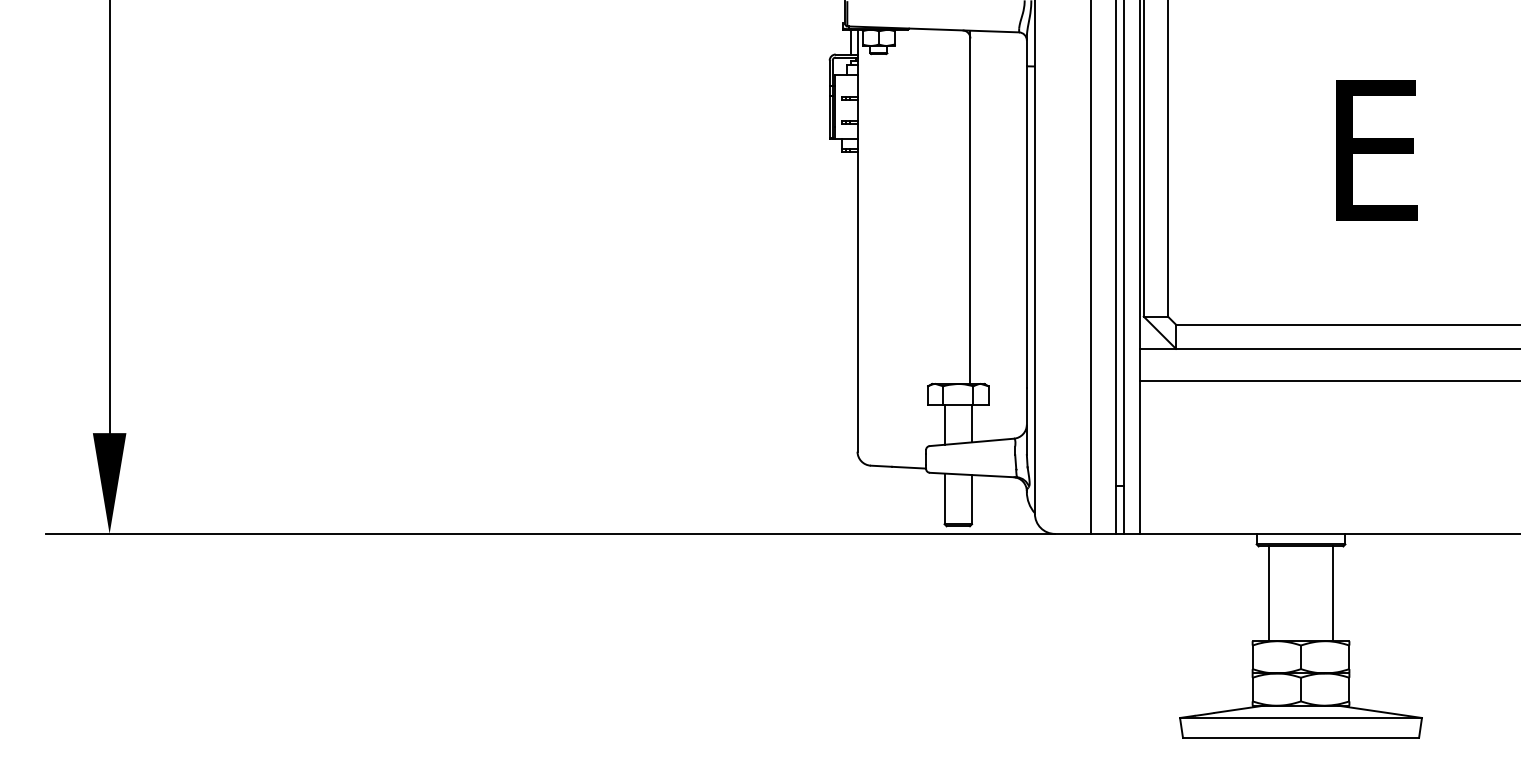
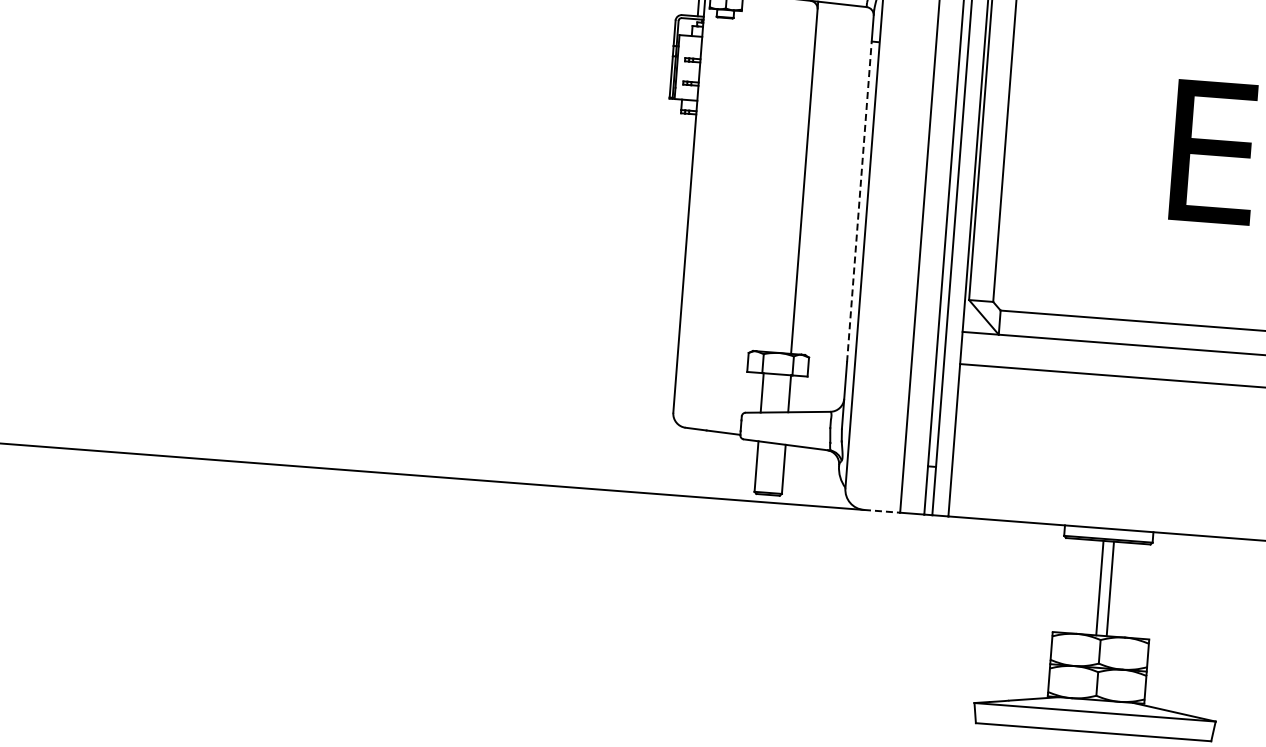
line: (1026, 227) -> (859, 202), solid -> dashed
line: (1073, 533) -> (882, 510), solid -> dashed
line: (1268, 593) -> (1110, 588), moved
line: (1333, 593) -> (1100, 587), moved

